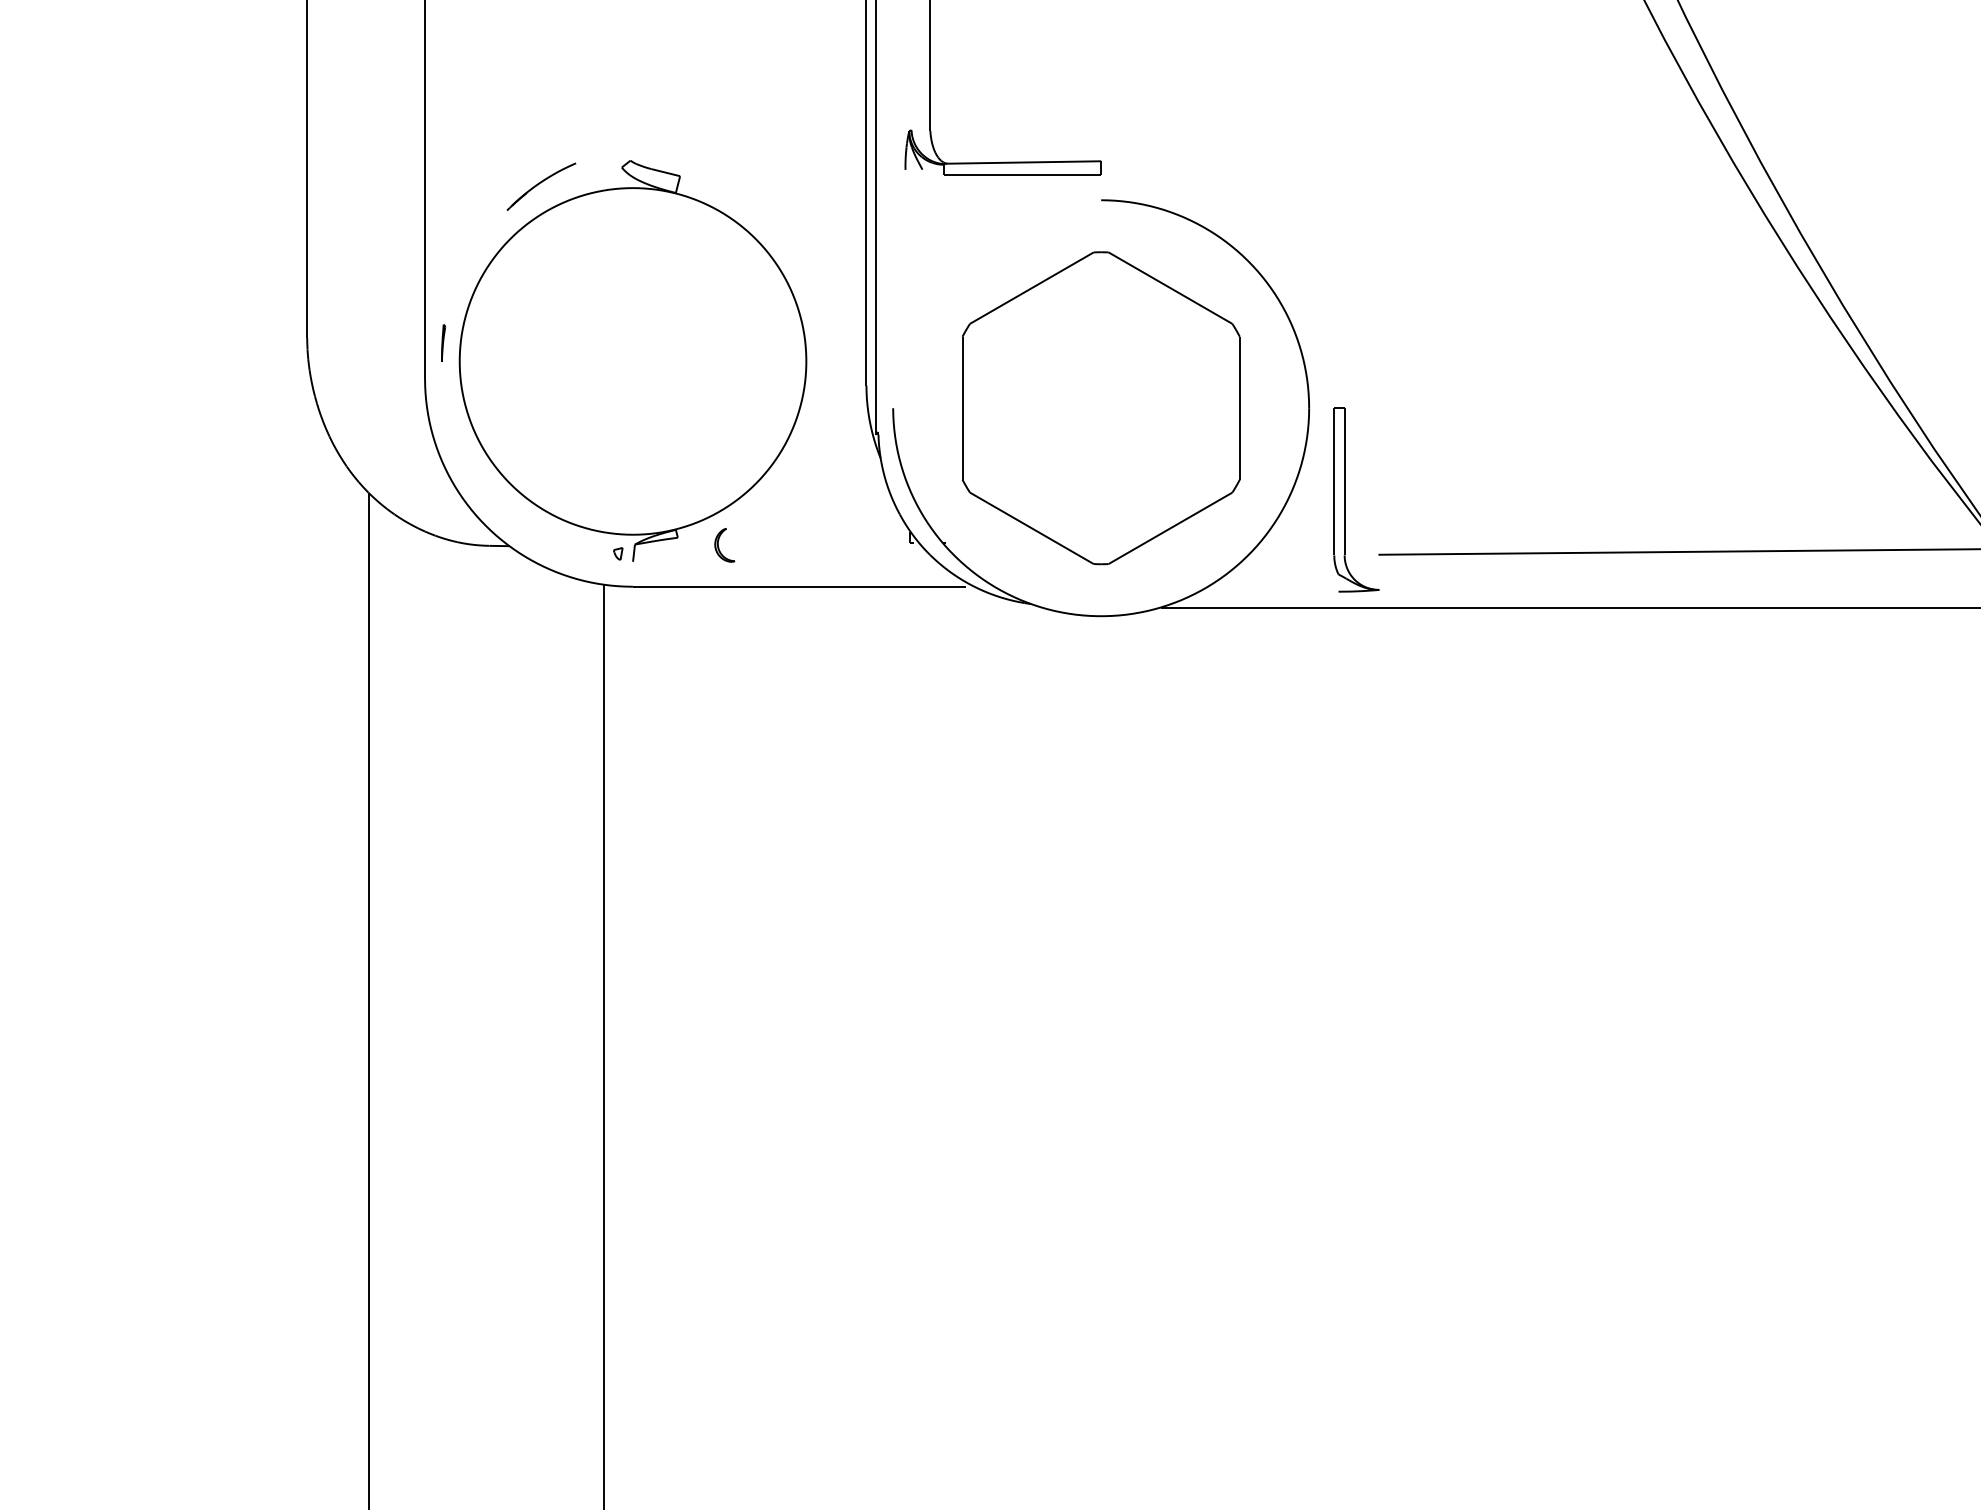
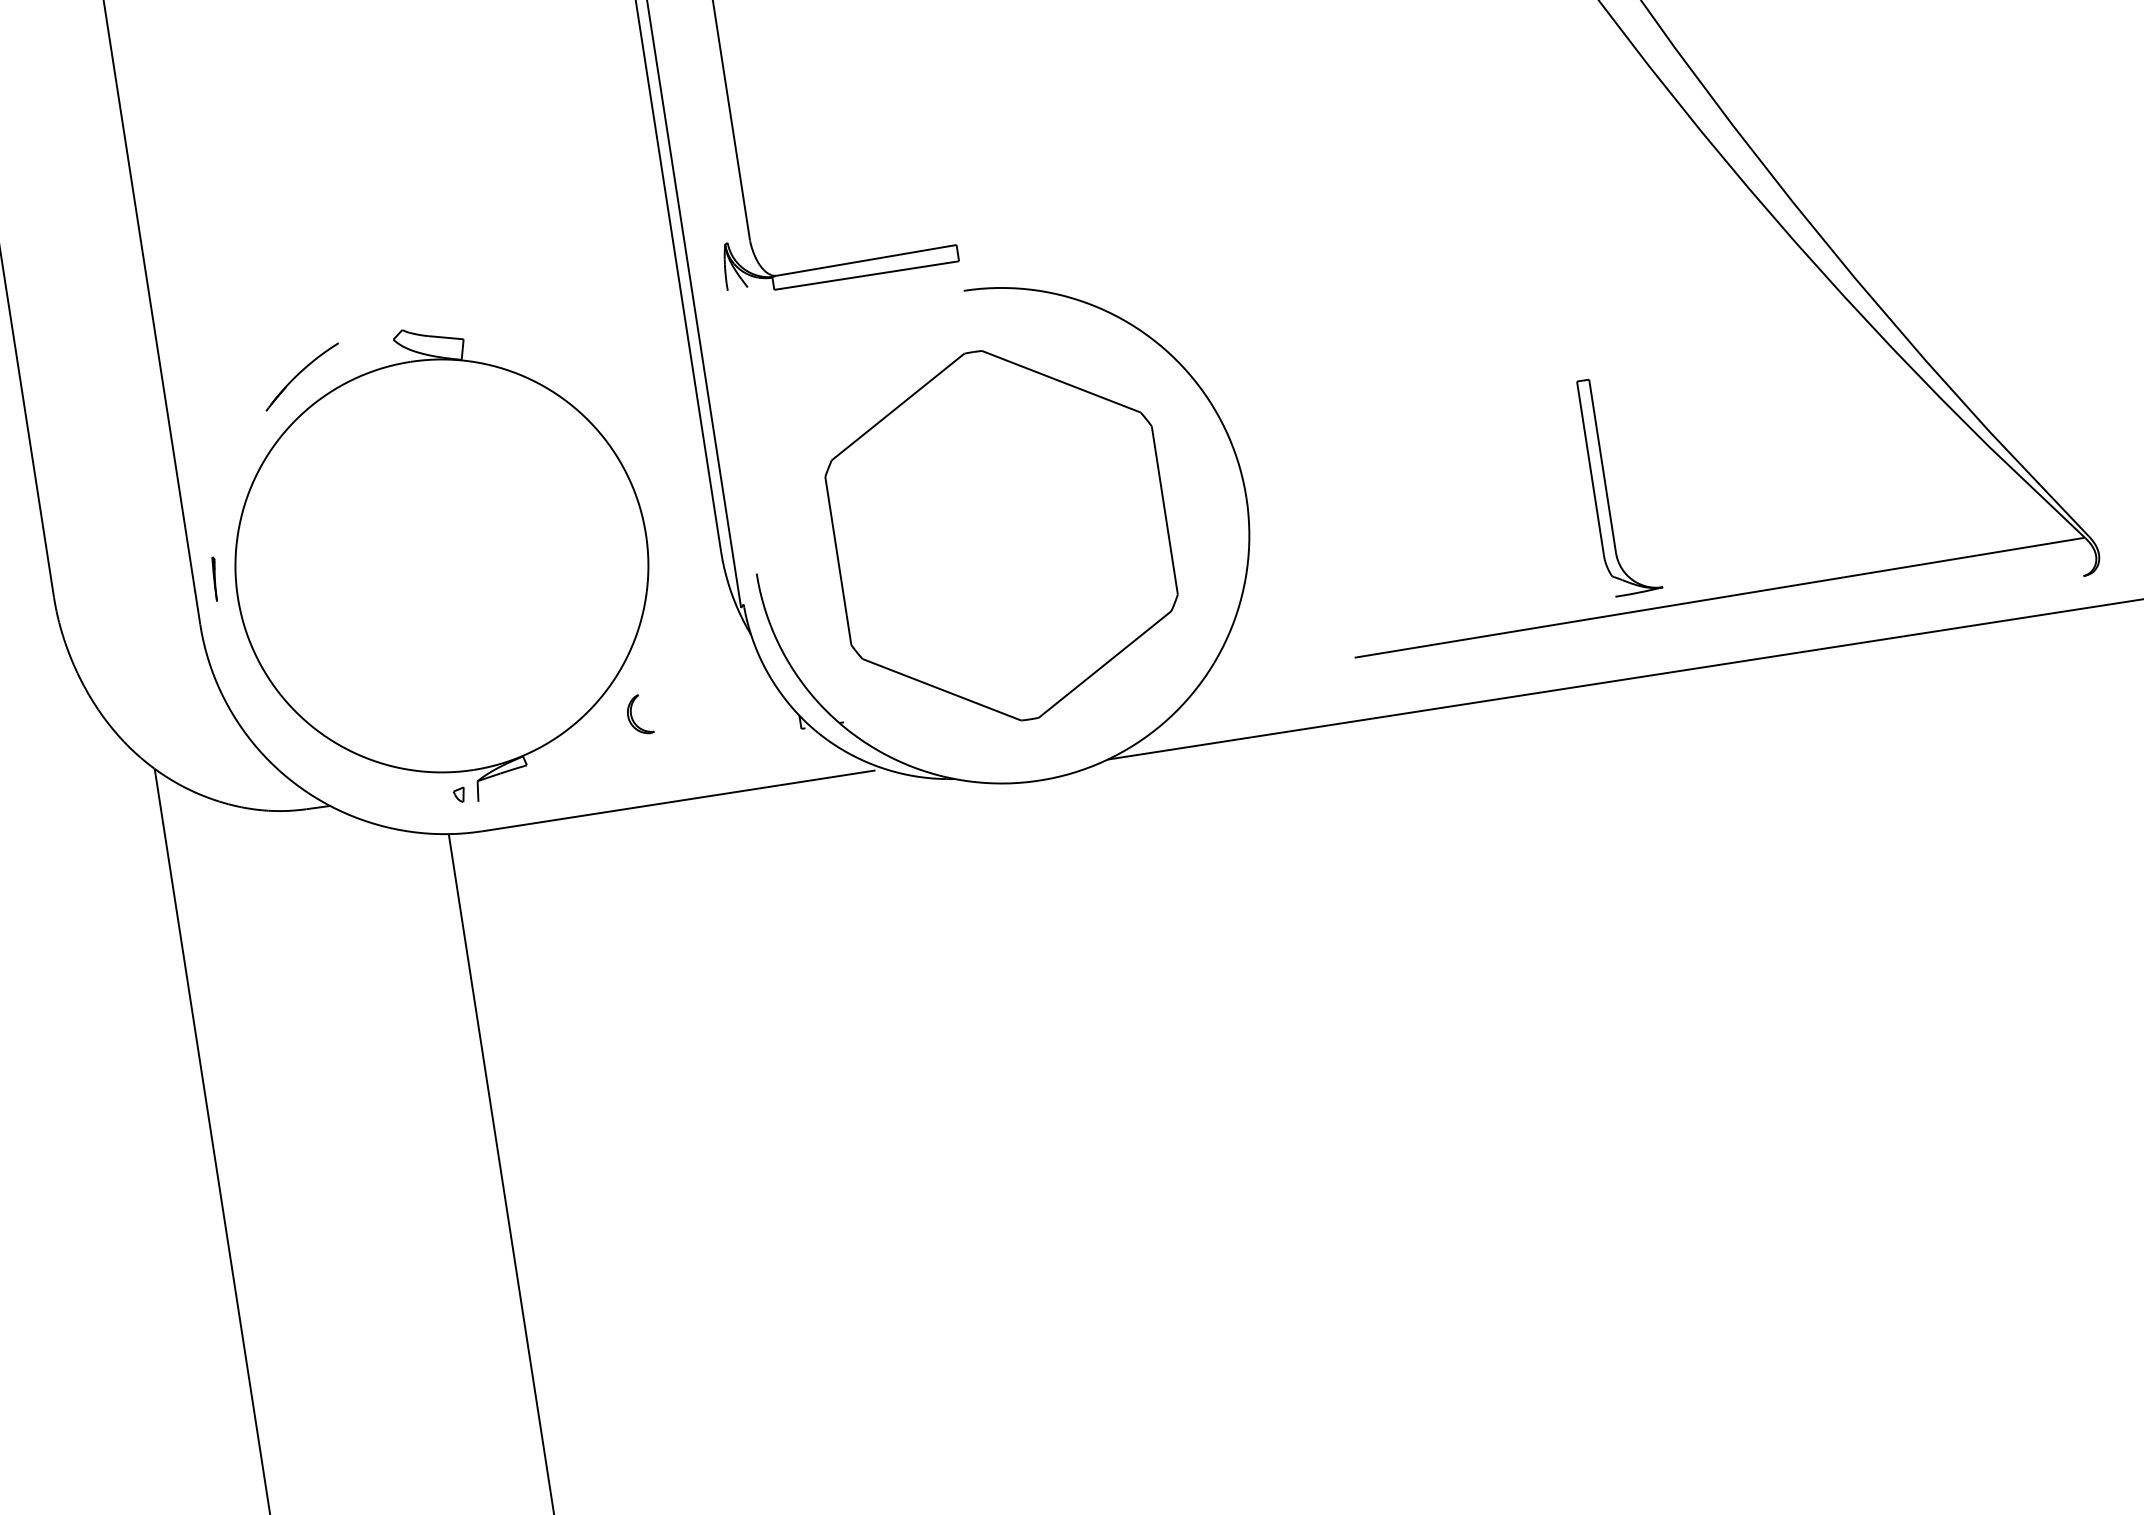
part: (1345, 499) -> (1606, 486), moved
part: (724, 545) -> (639, 715), moved

